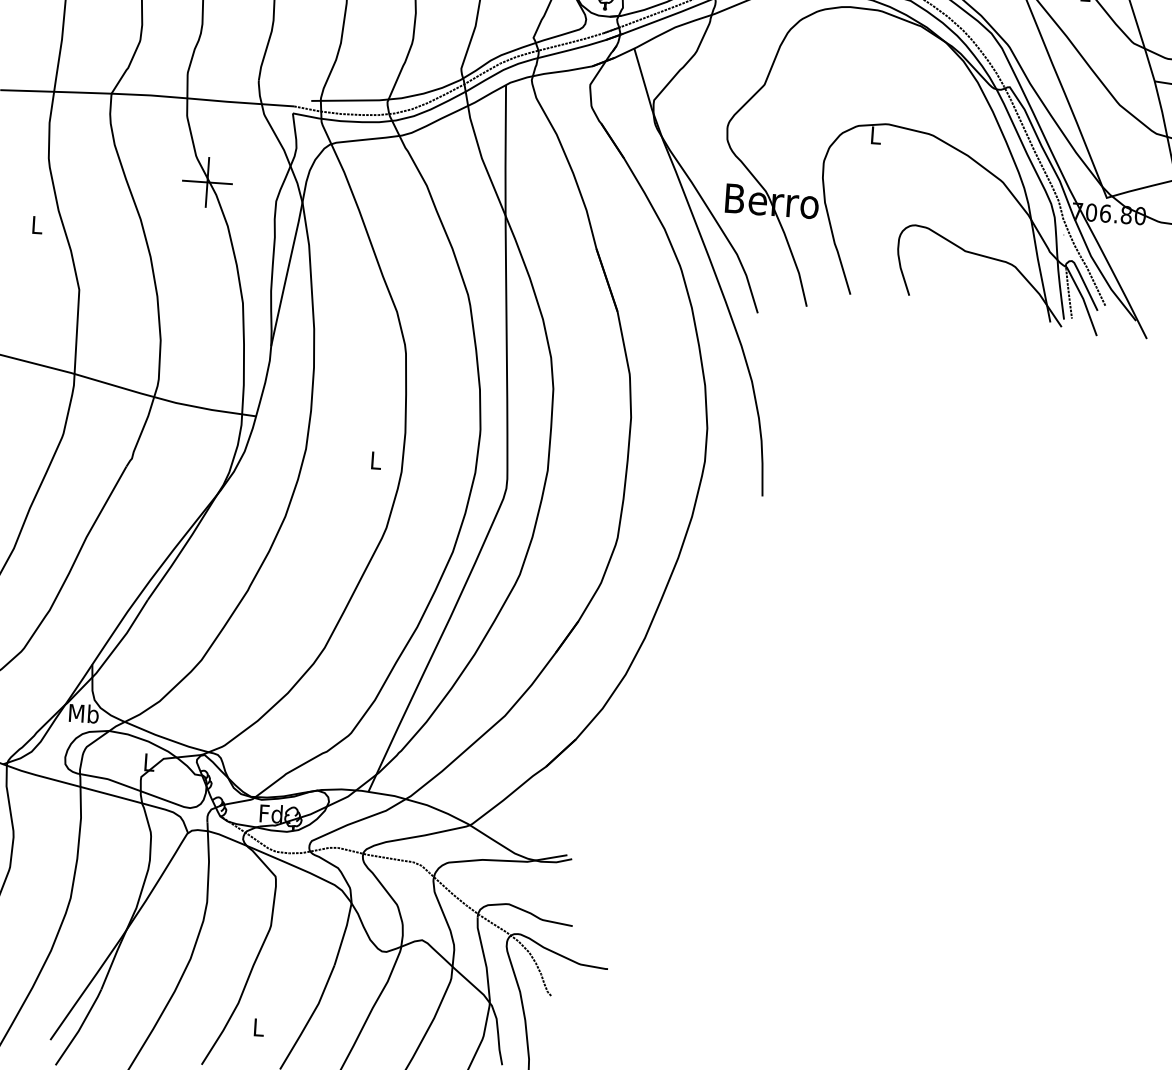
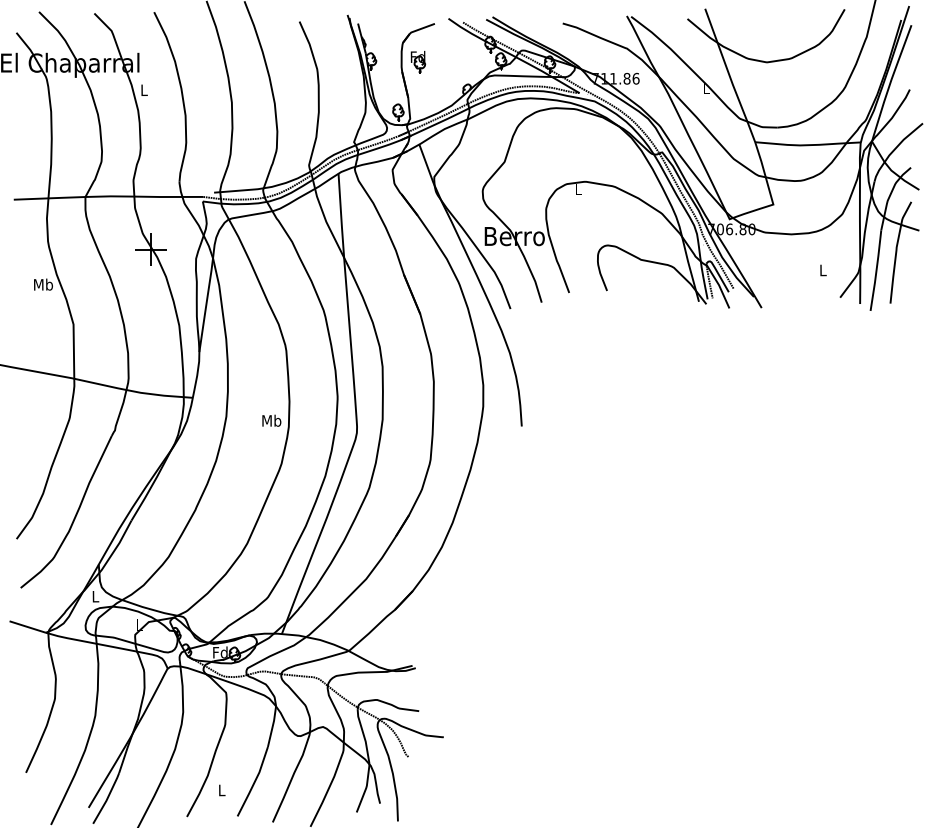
text: (37, 224) -> (43, 284), L -> Mb
text: (375, 459) -> (271, 420), L -> Mb
text: (83, 713) -> (95, 596), Mb -> L

